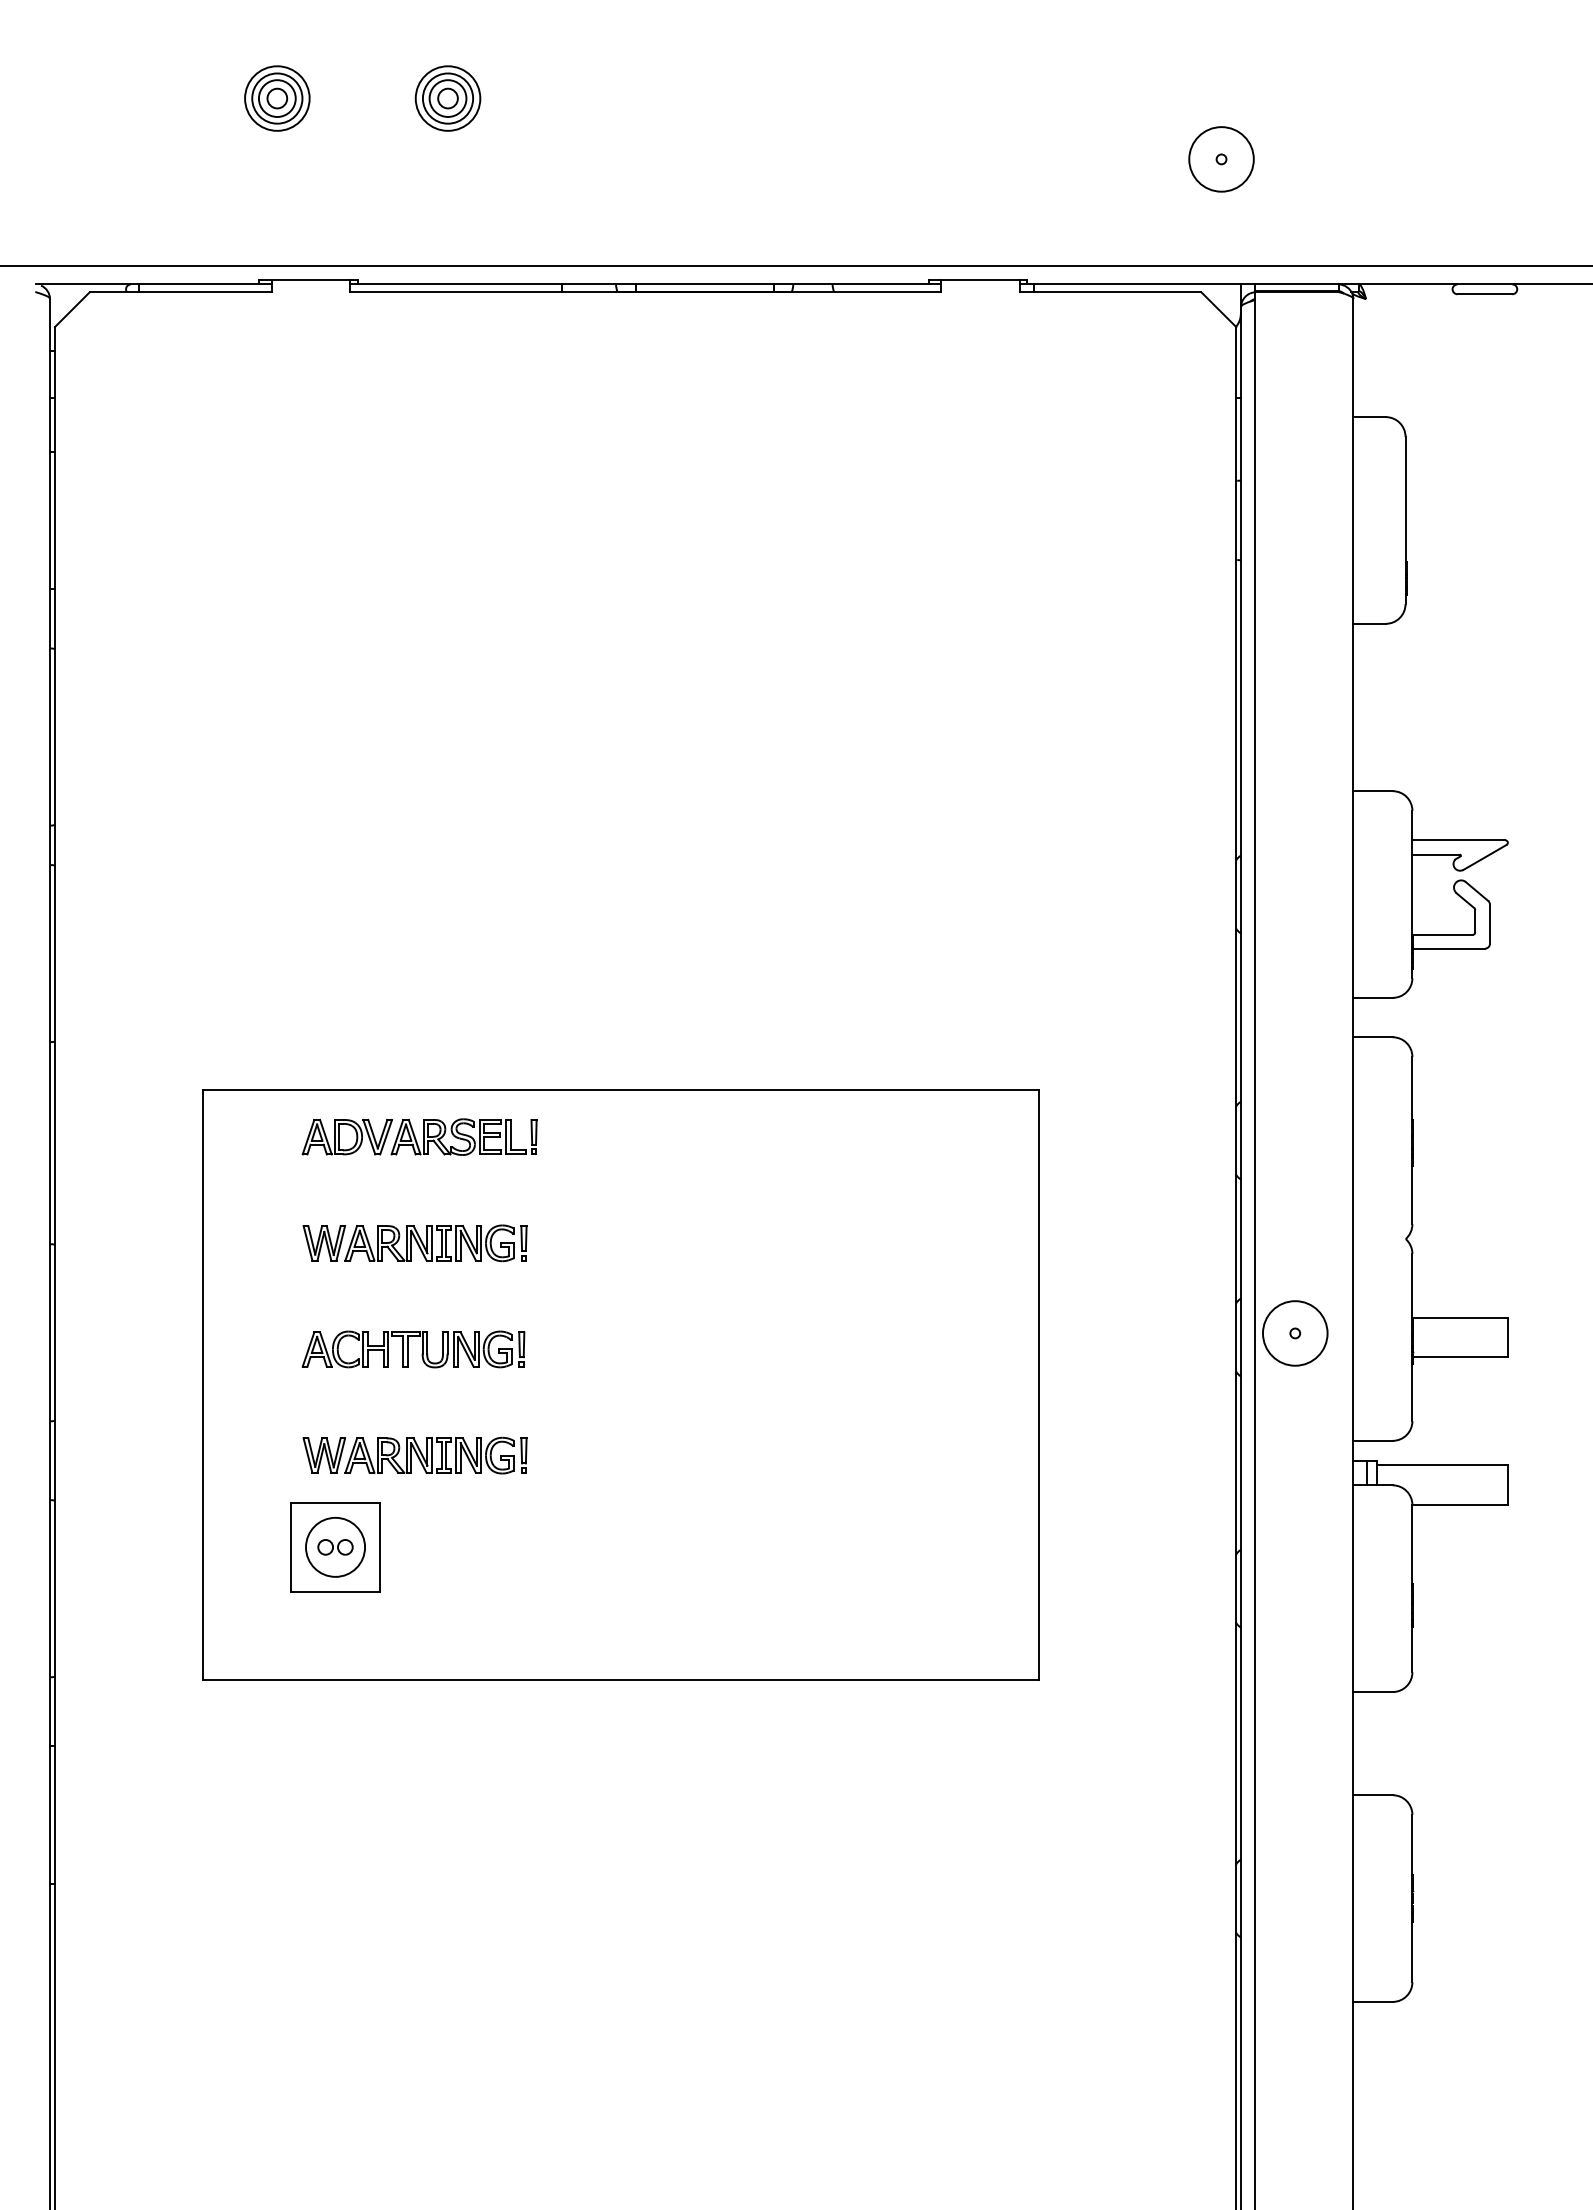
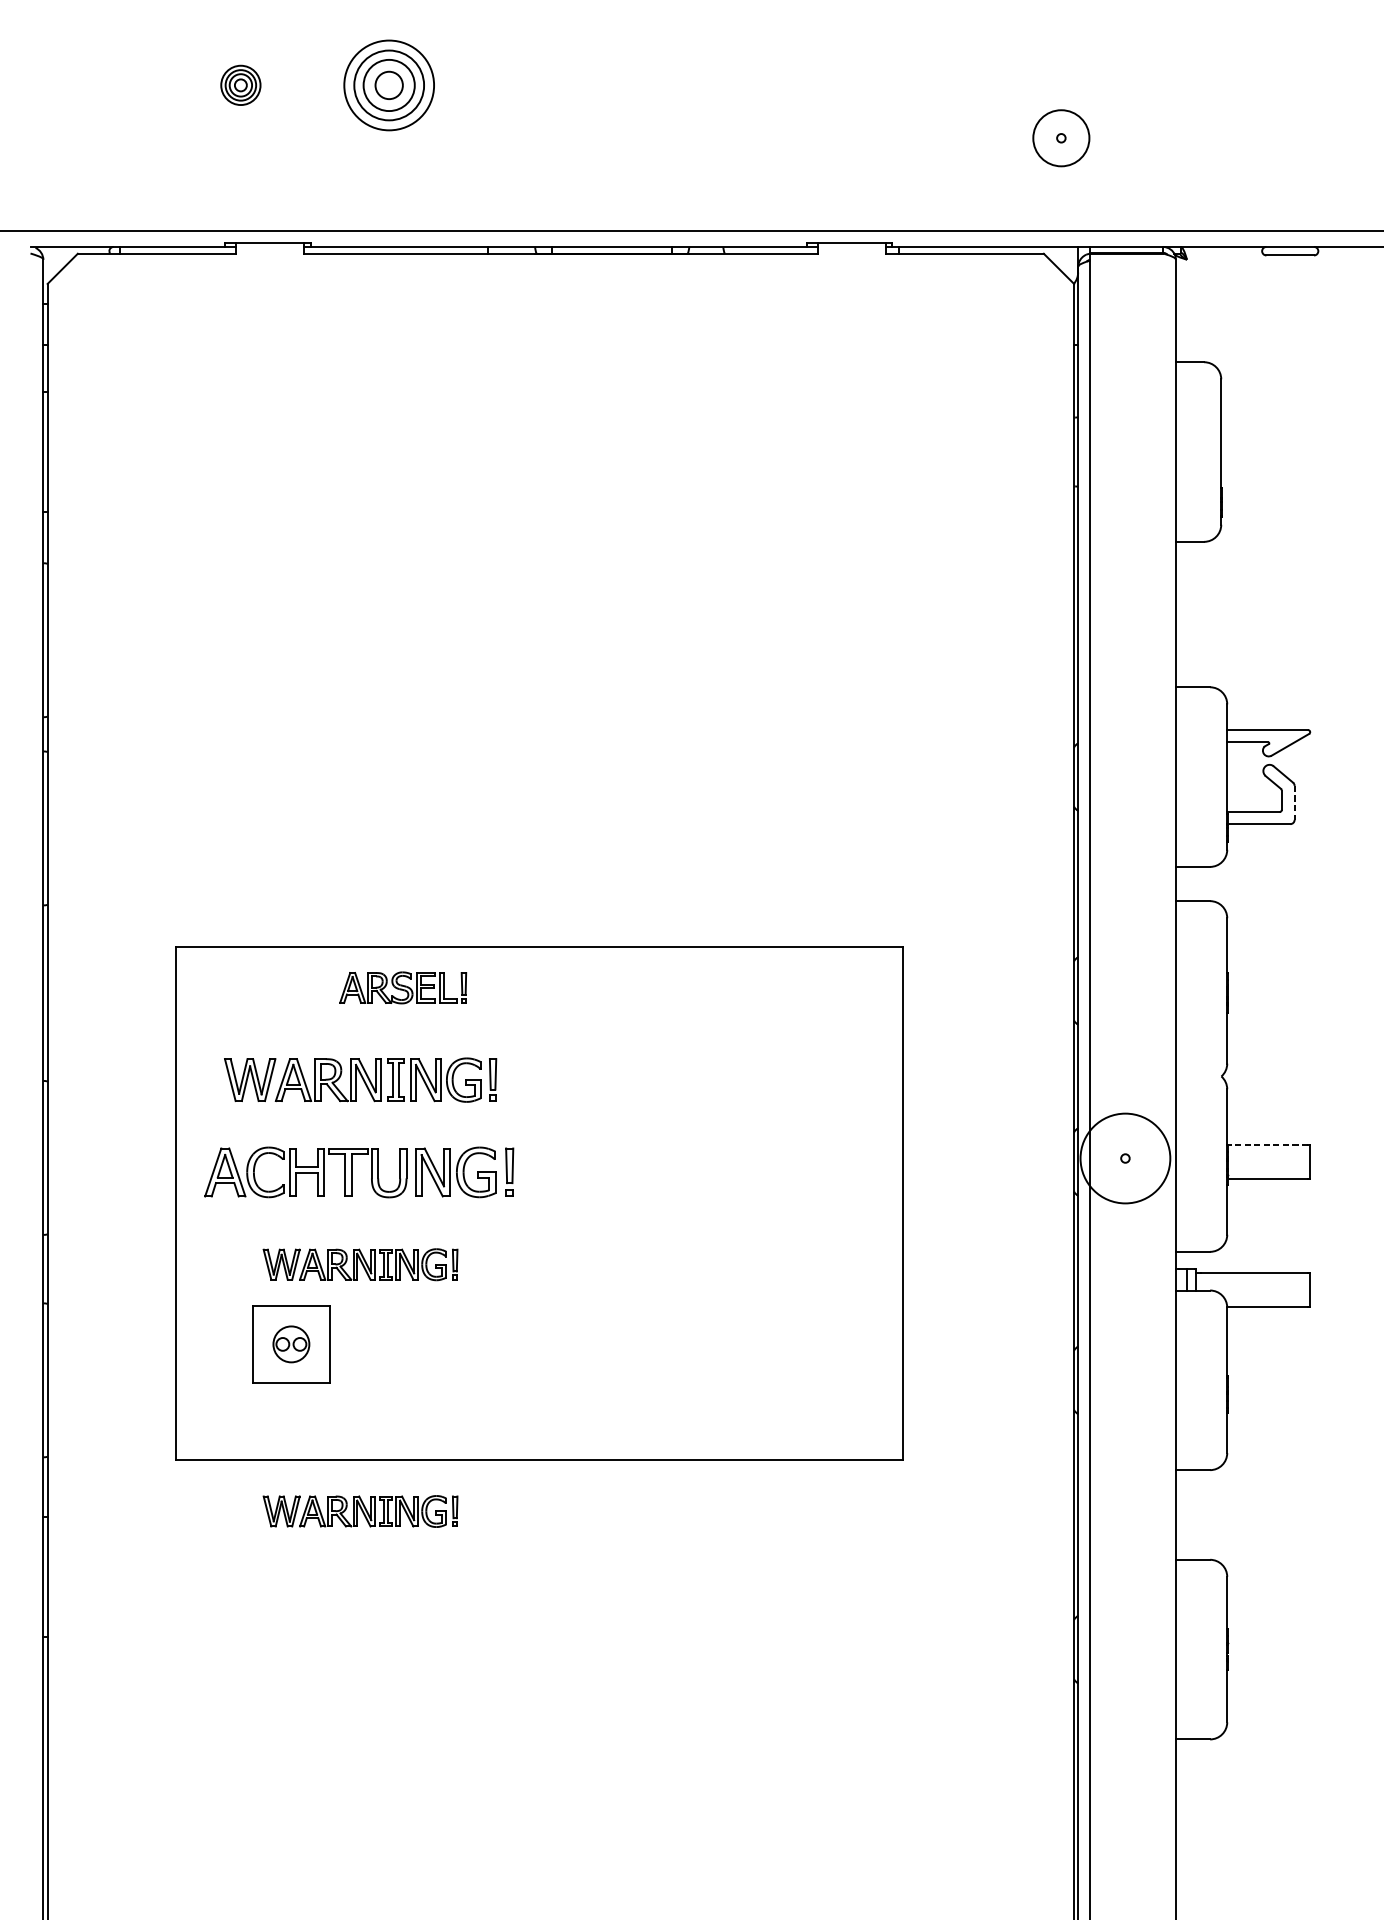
part: (277, 98) -> (240, 85), size x0.7
part: (447, 98) -> (388, 85), size x1.6
line: (1489, 924) -> (1294, 803), solid -> dashed
part: (346, 1137) -> (300, 988), removed
part: (414, 1243) -> (360, 1080), size x1.4
line: (1458, 1317) -> (1267, 1144), solid -> dashed
circle: (1294, 1333) -> (1124, 1158), size x1.6
part: (413, 1349) -> (359, 1172), size x1.6
circle: (335, 1546) -> (291, 1343), size x0.7
part: (414, 1739) -> (360, 1511), added

